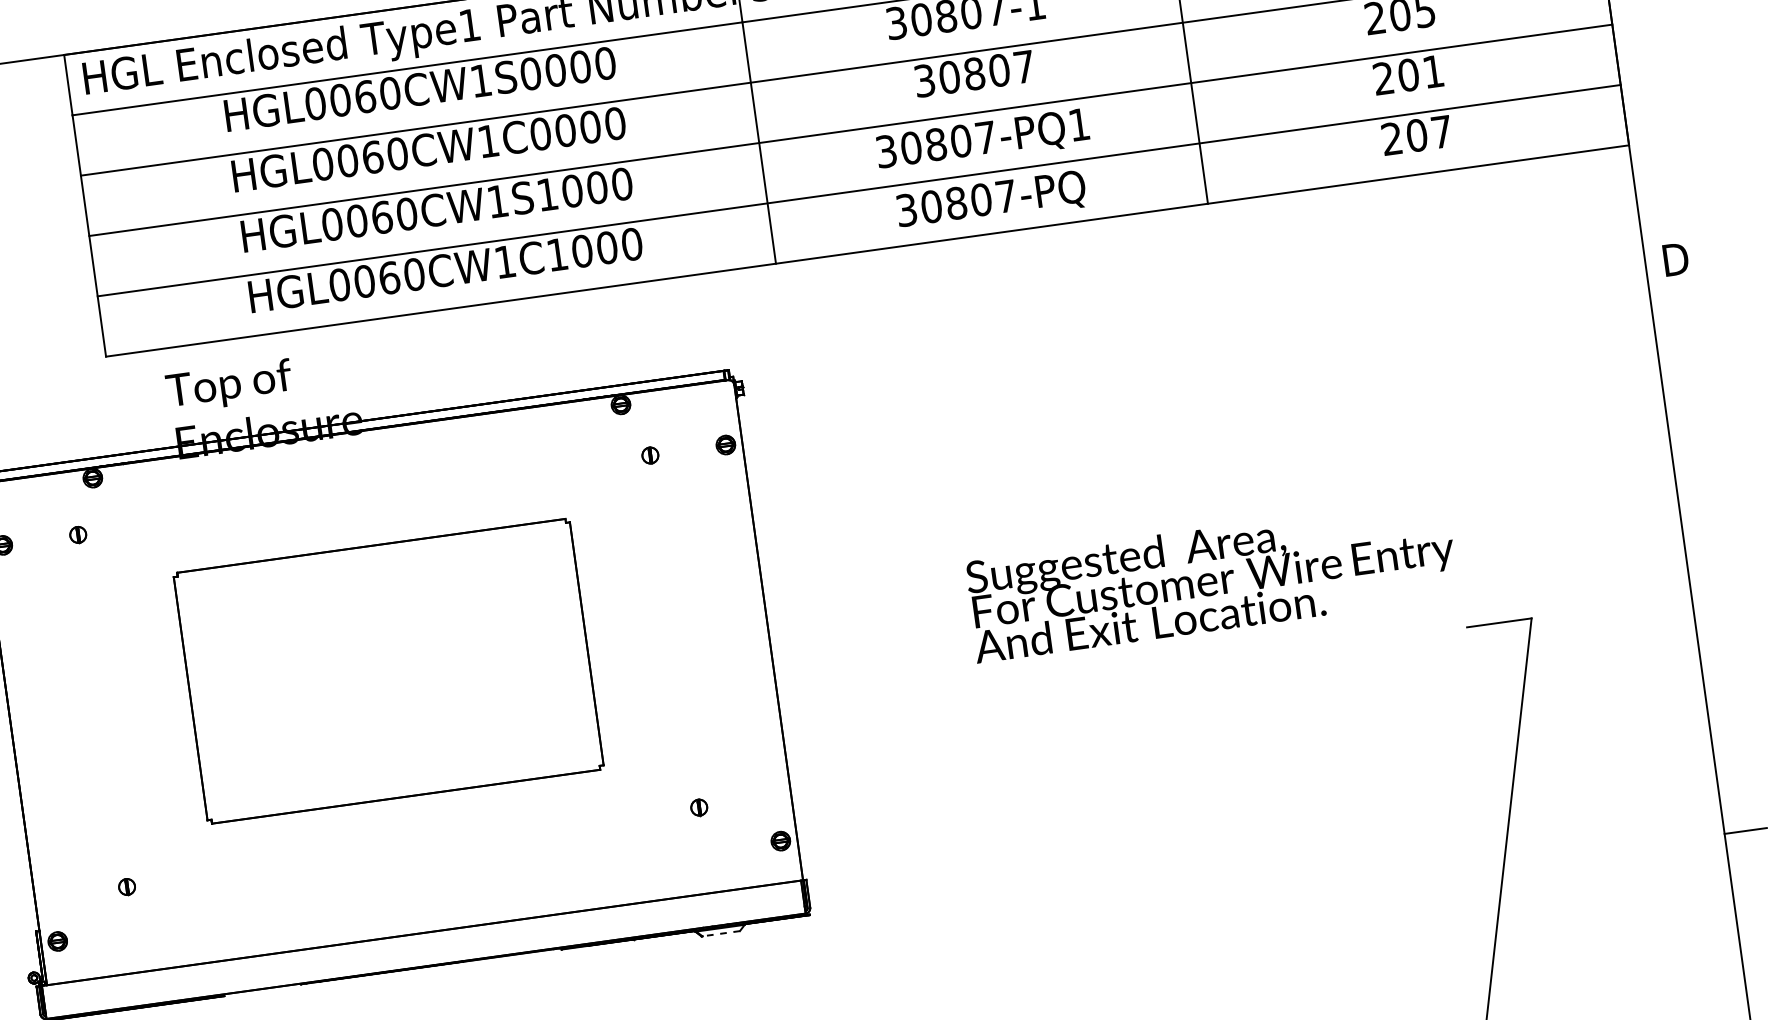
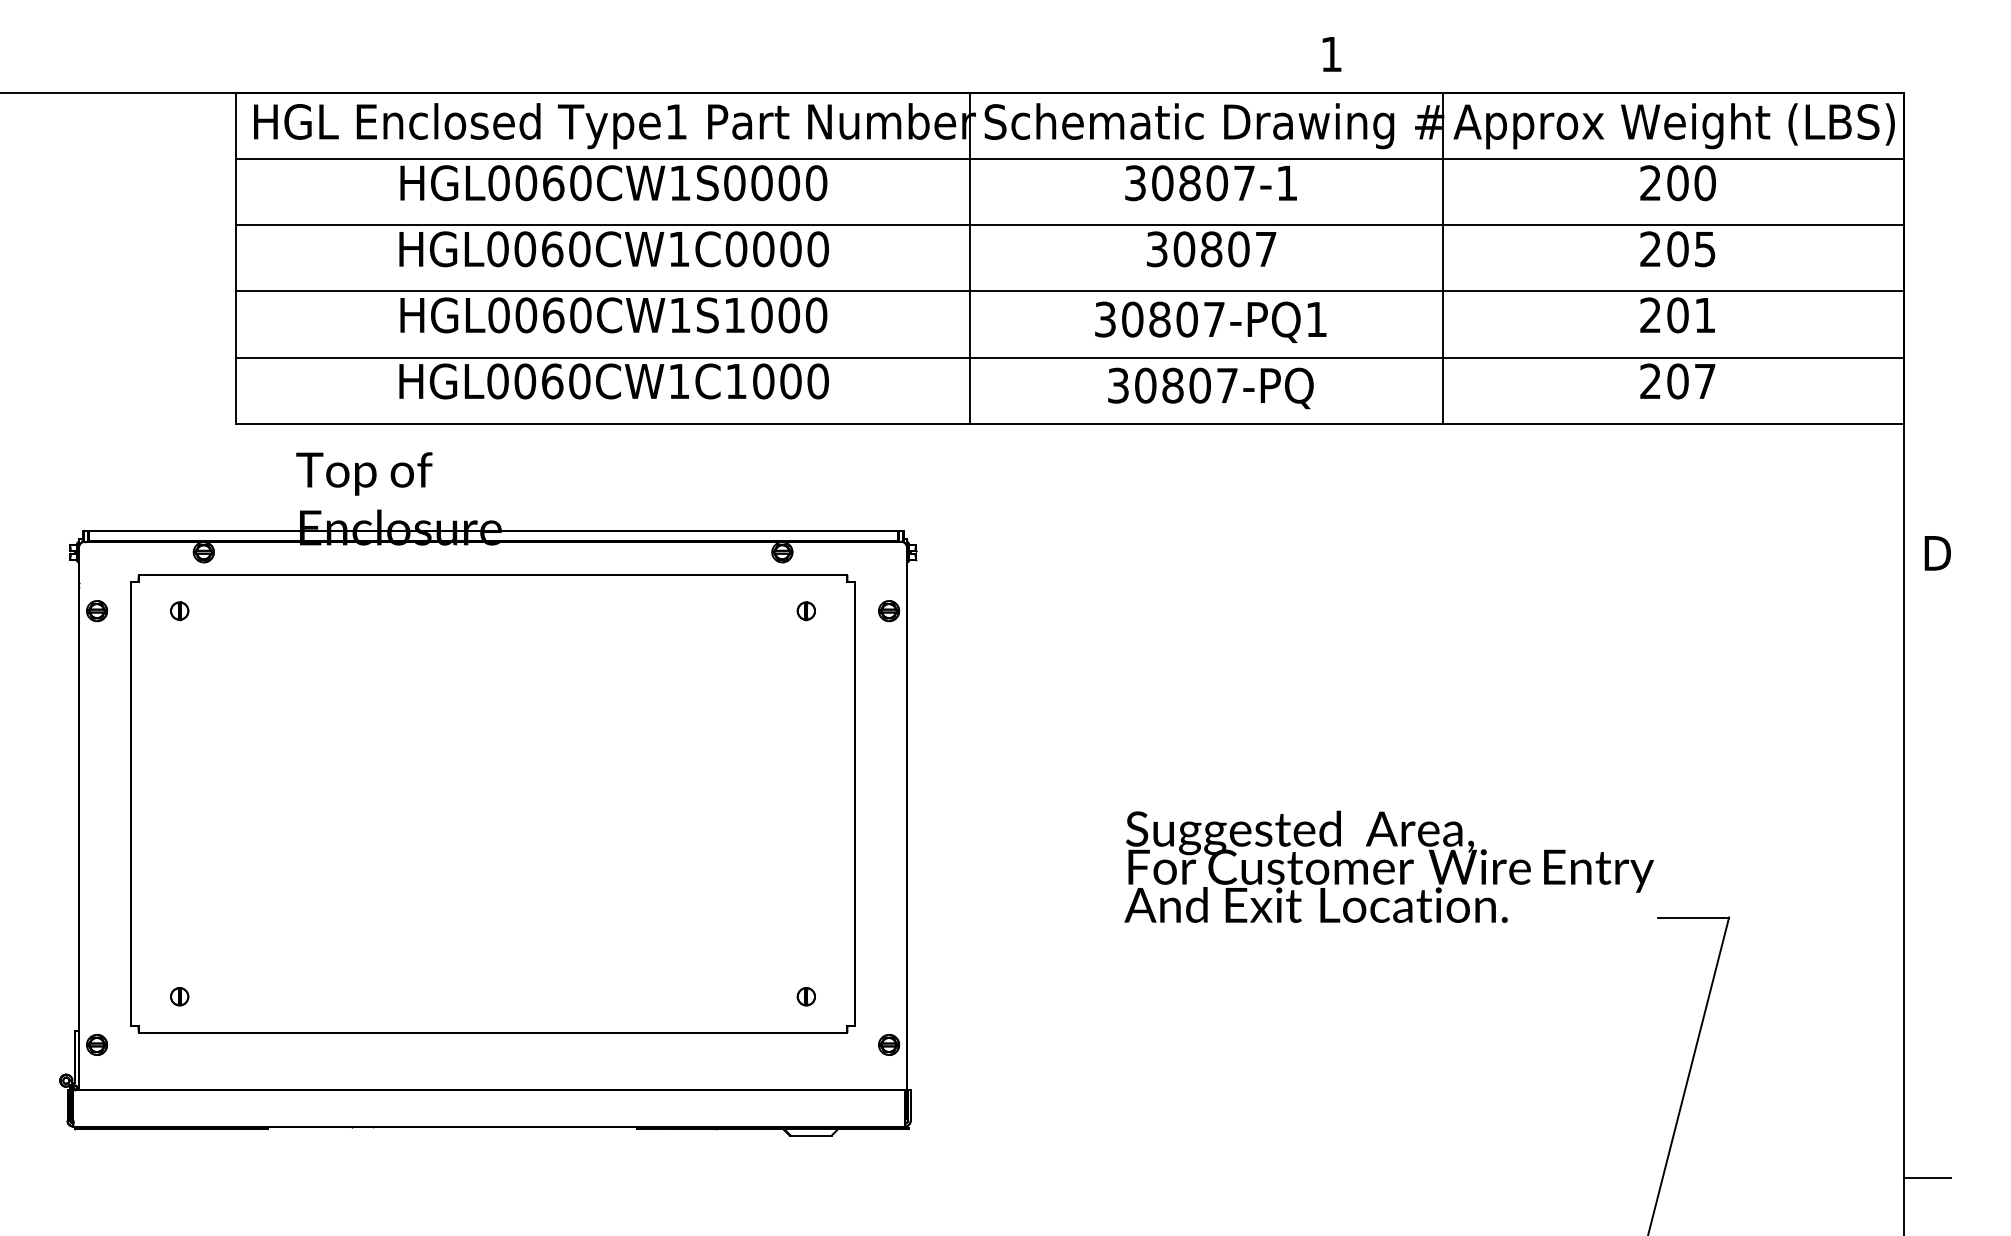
text: (1211, 579) -> (1388, 866), moved
part: (388, 670) -> (492, 803), size x1.67
line: (721, 933) -> (811, 1135), dashed -> solid

